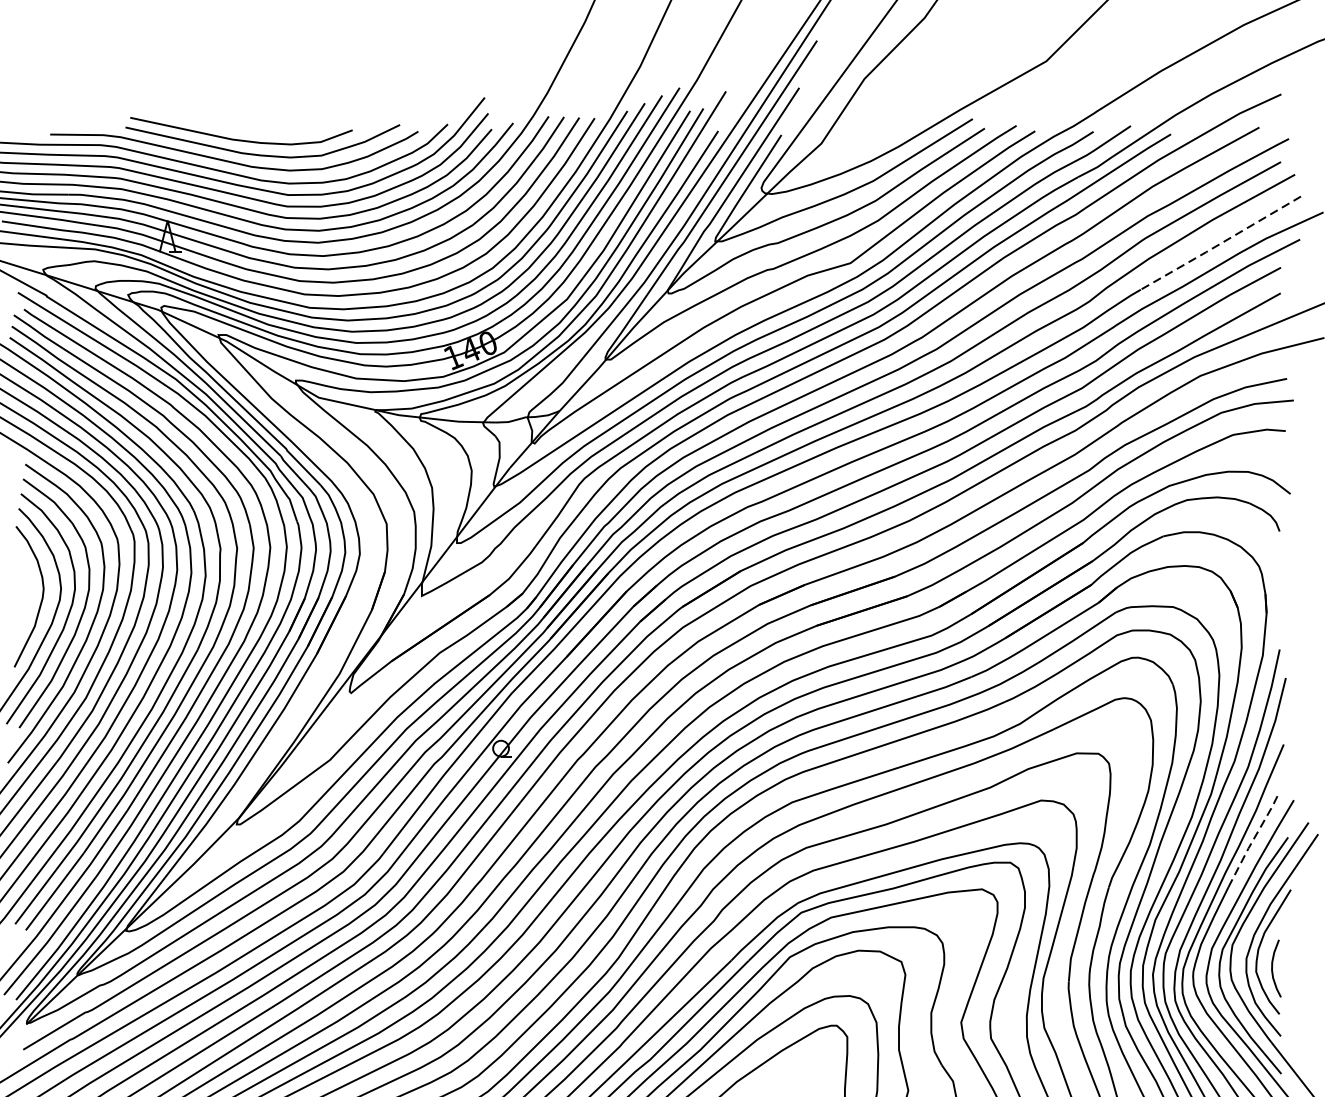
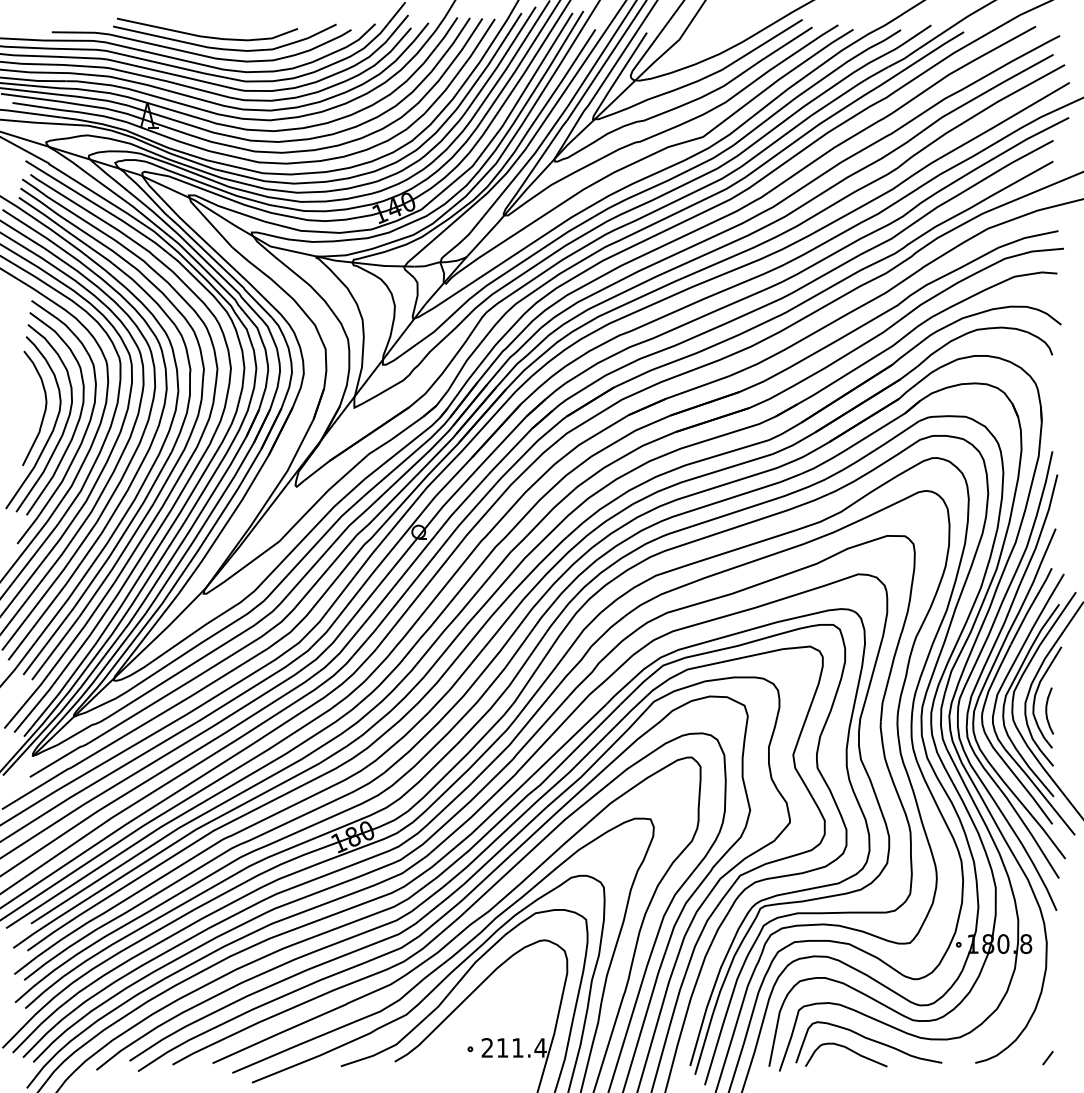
line: (1219, 244) -> (1003, 121), dashed -> solid
line: (1253, 838) -> (1031, 605), dashed -> solid

